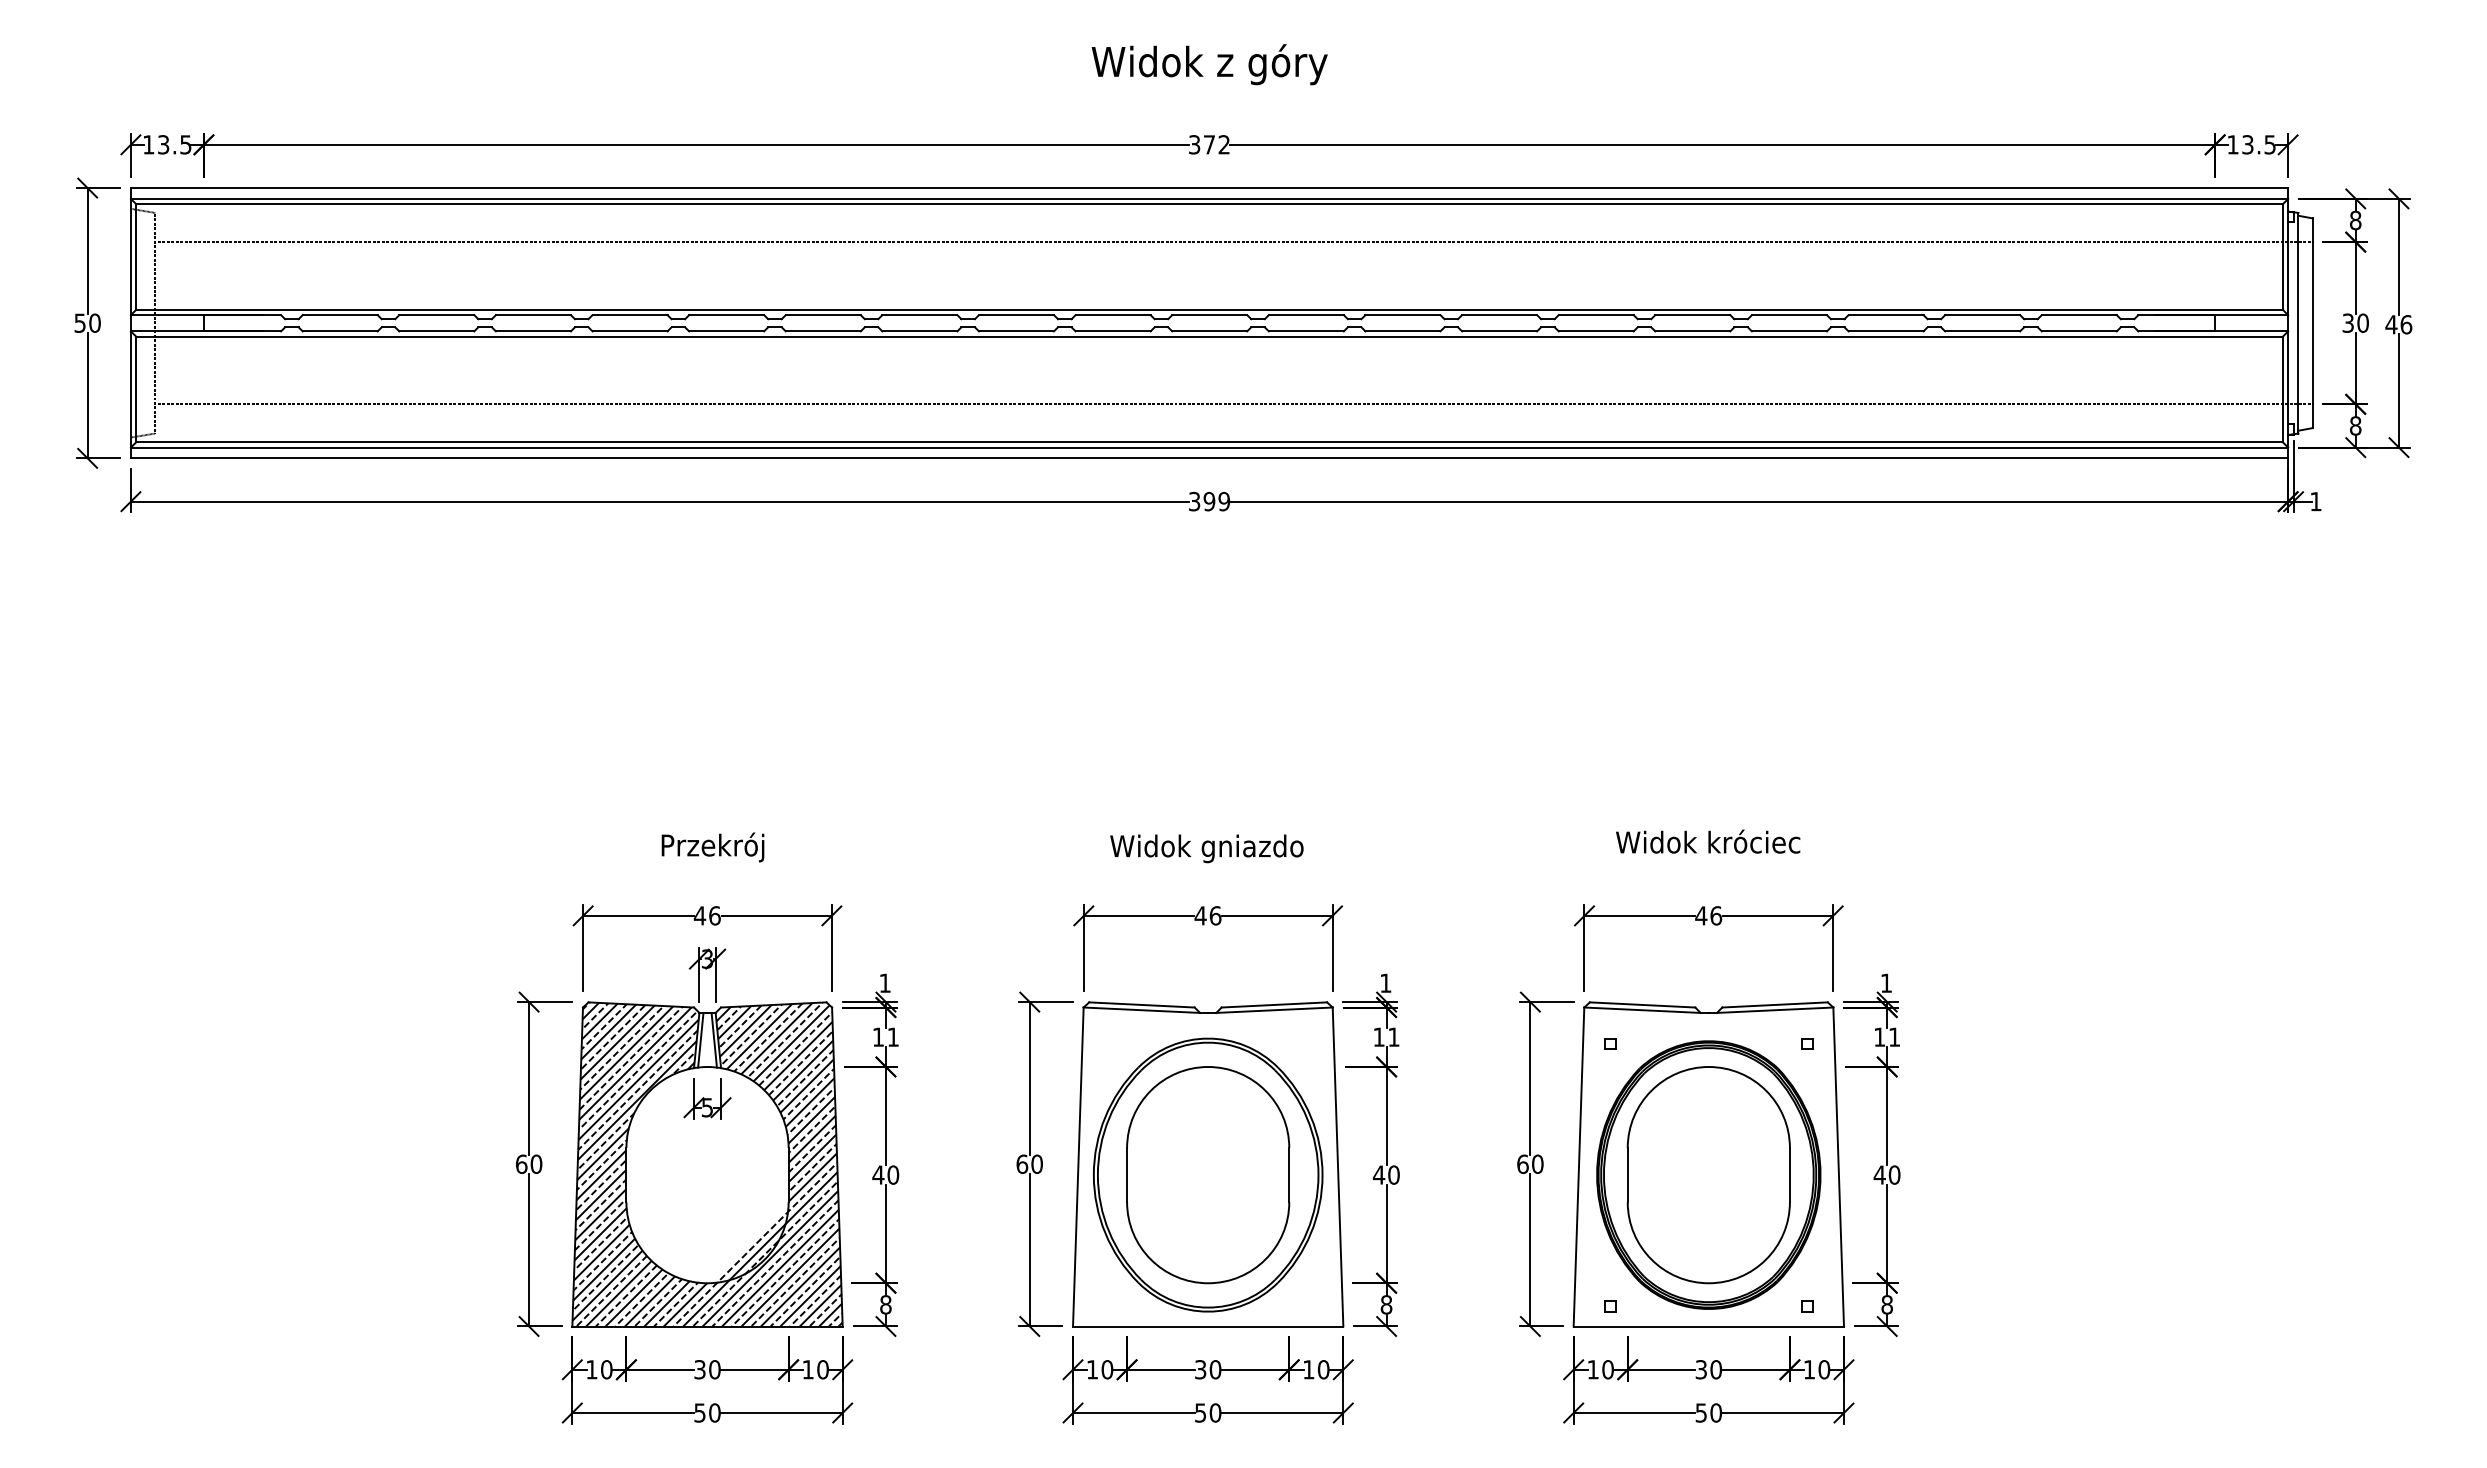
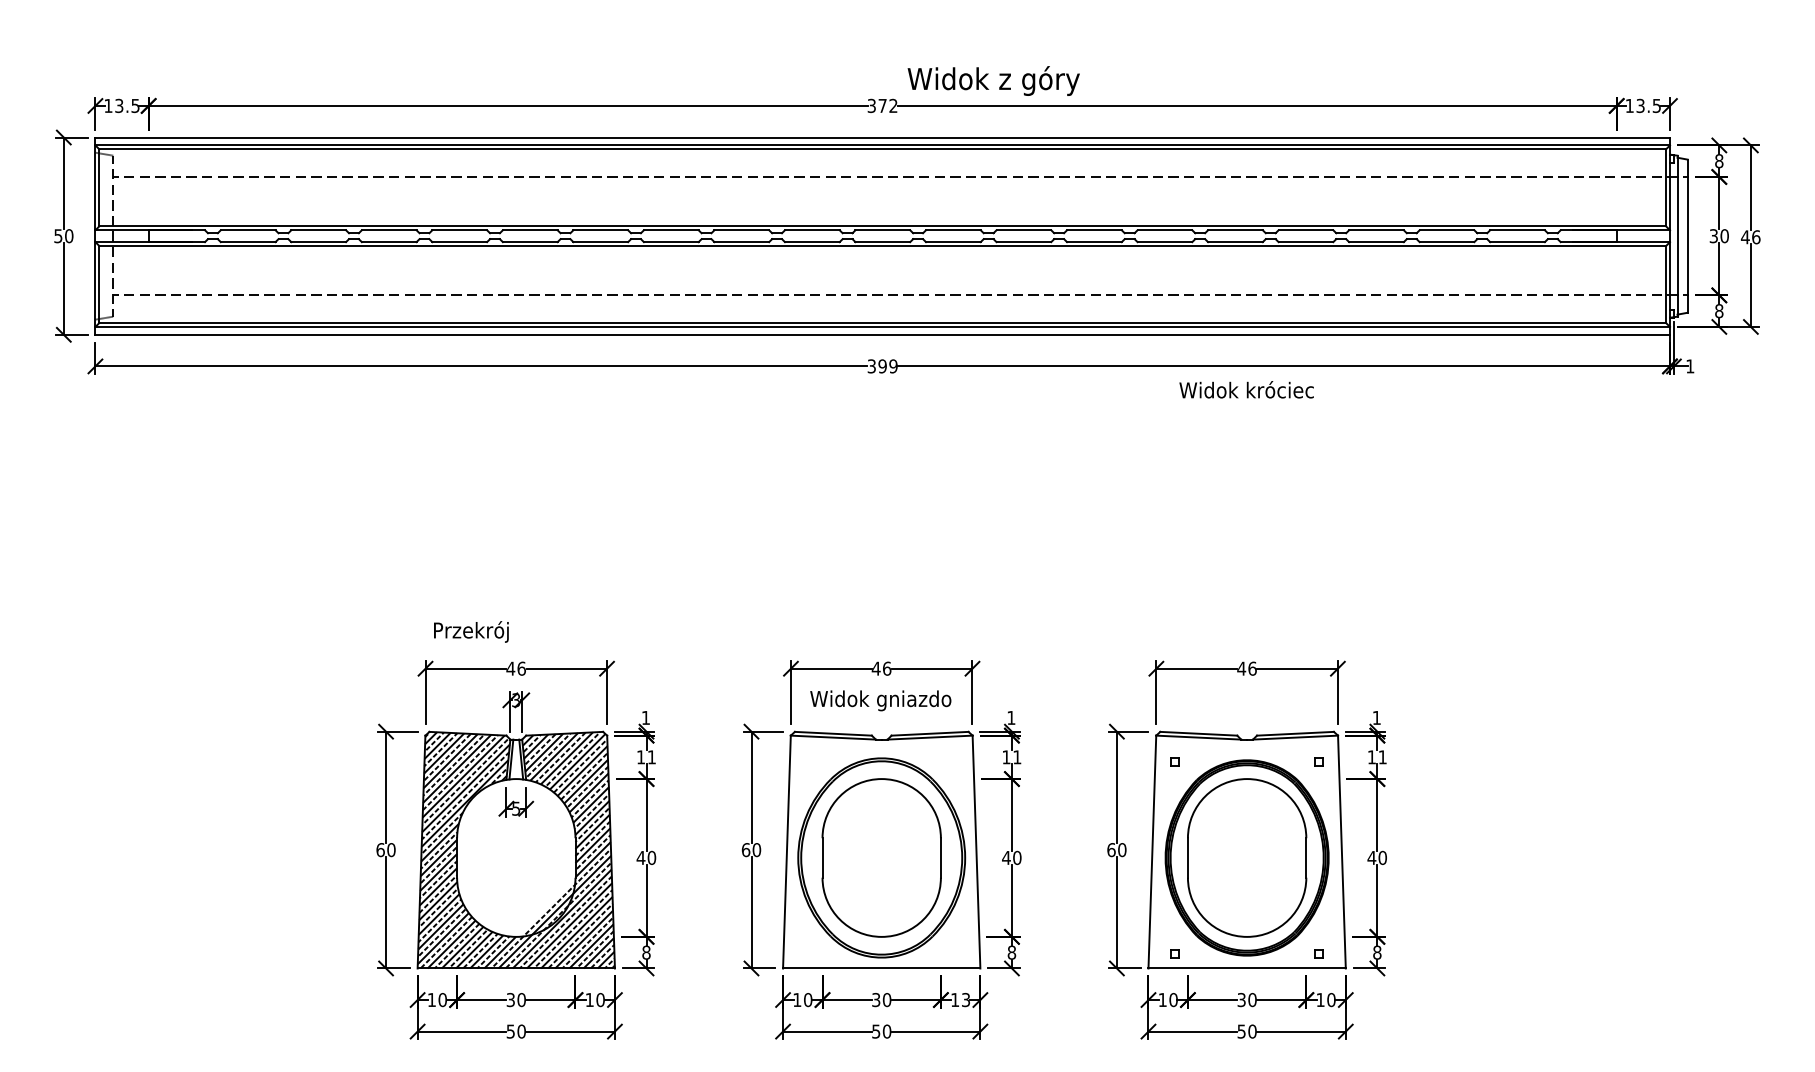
text: (1209, 64) -> (993, 80), moved
text: (1708, 841) -> (1246, 389), moved
text: (712, 847) -> (471, 631), moved
text: (1206, 848) -> (880, 700), moved
text: (1323, 1369) -> (965, 999), 10 -> 13

